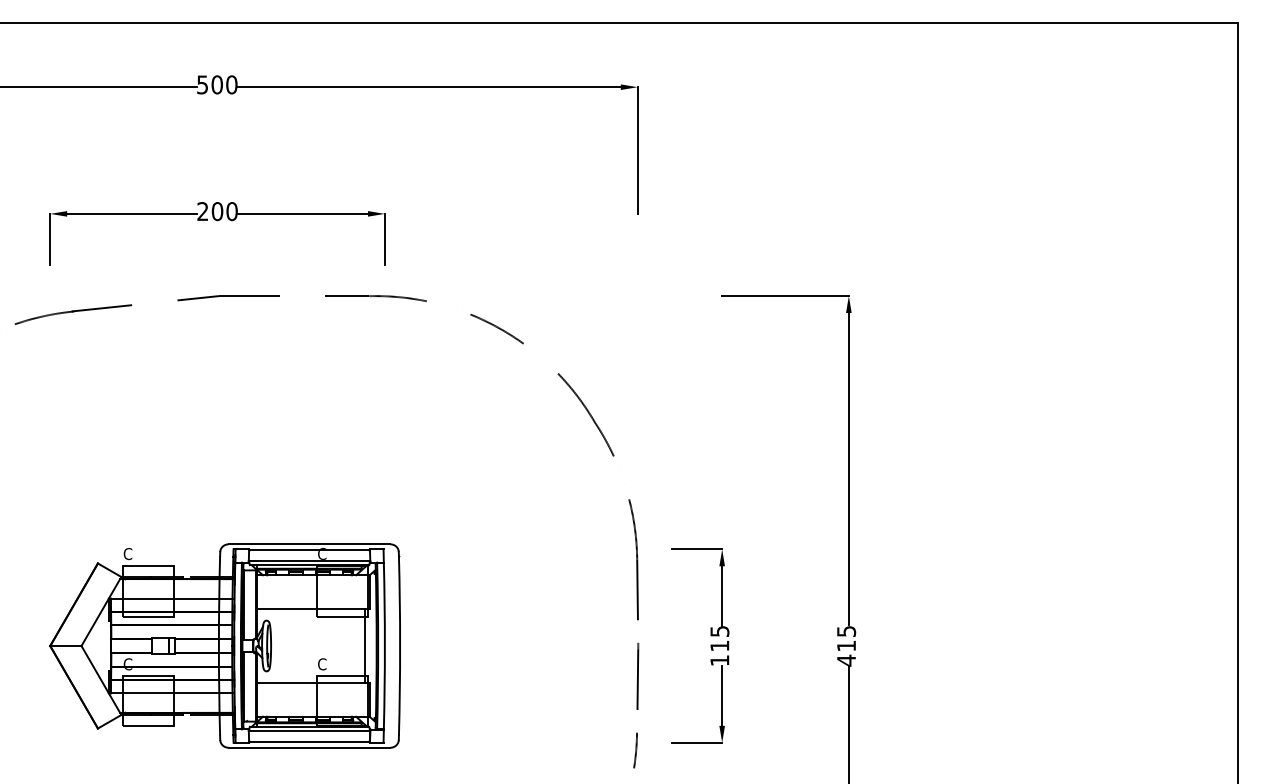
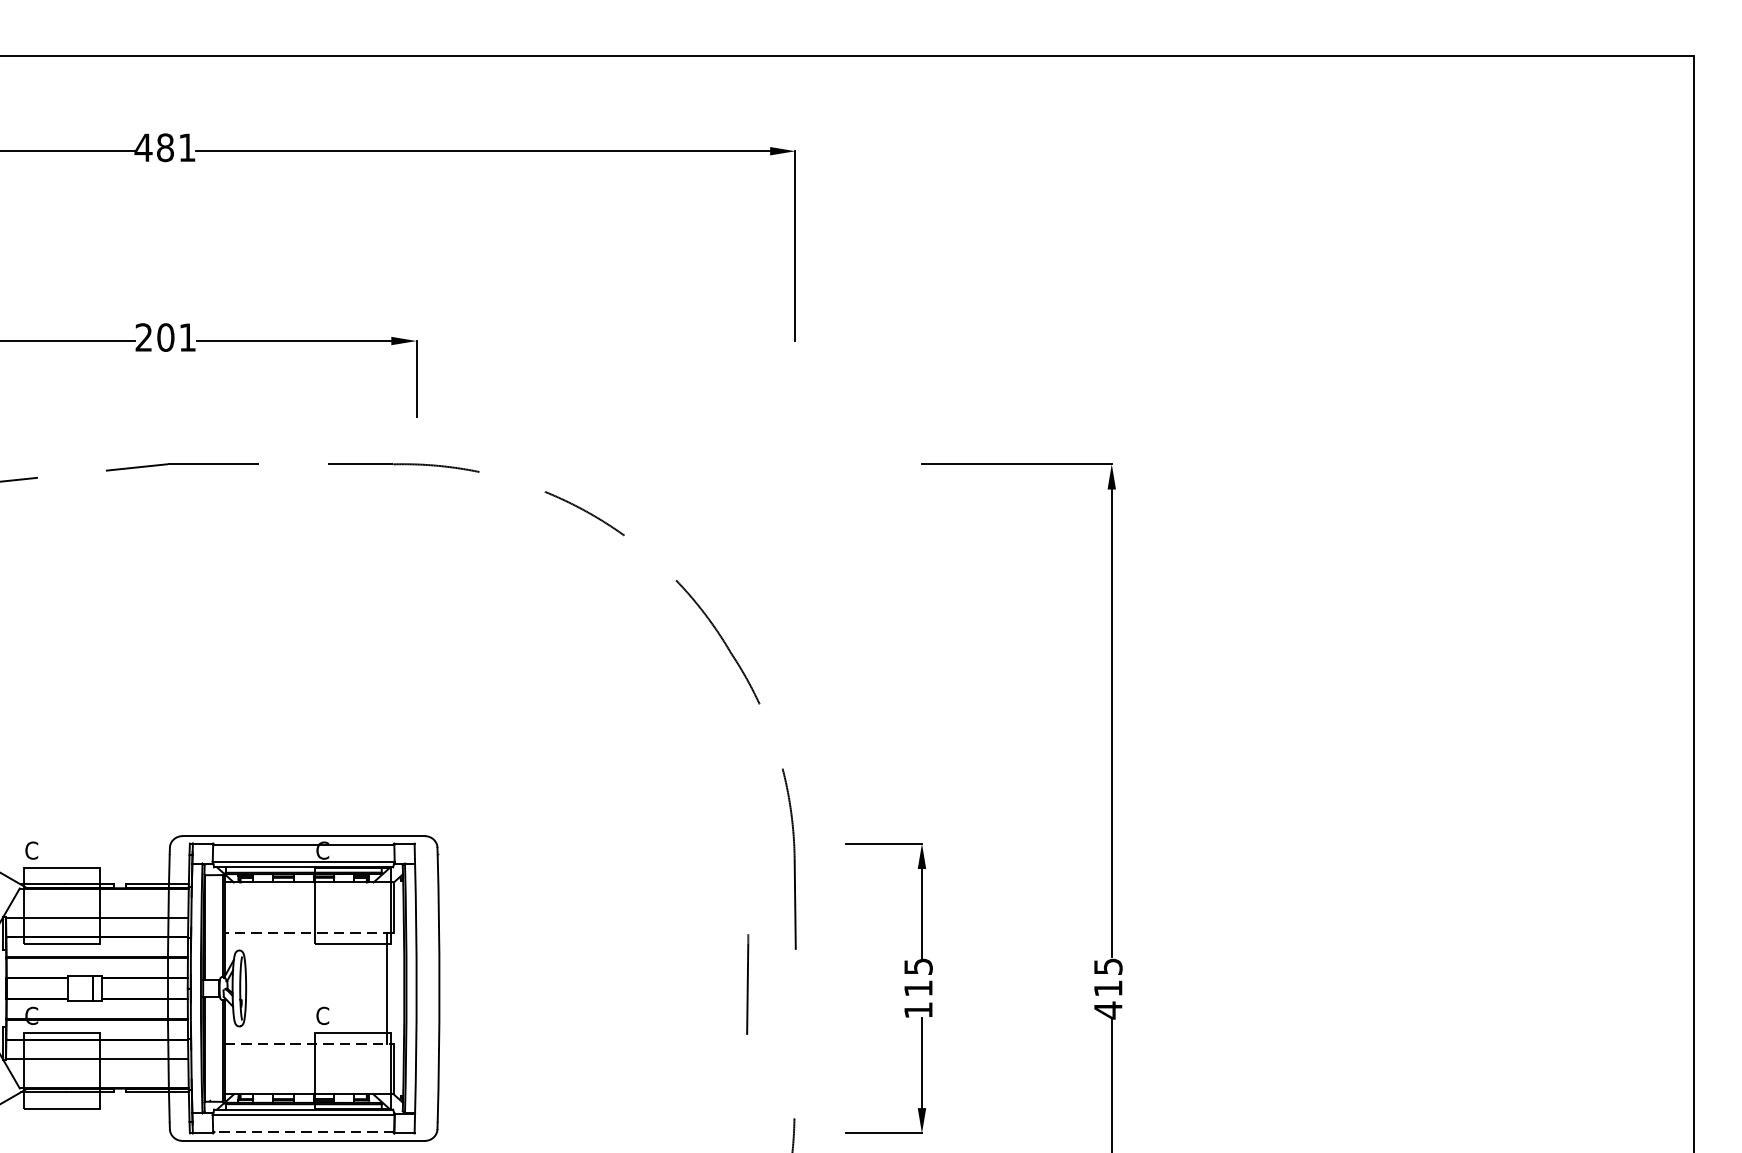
text: (216, 84) -> (164, 147), 500 -> 481
text: (231, 211) -> (186, 337), 200 -> 201
line: (312, 609) -> (308, 933), solid -> dashed
line: (637, 675) -> (747, 983), moved
line: (313, 682) -> (309, 1043), solid -> dashed
line: (309, 741) -> (303, 1131), solid -> dashed

